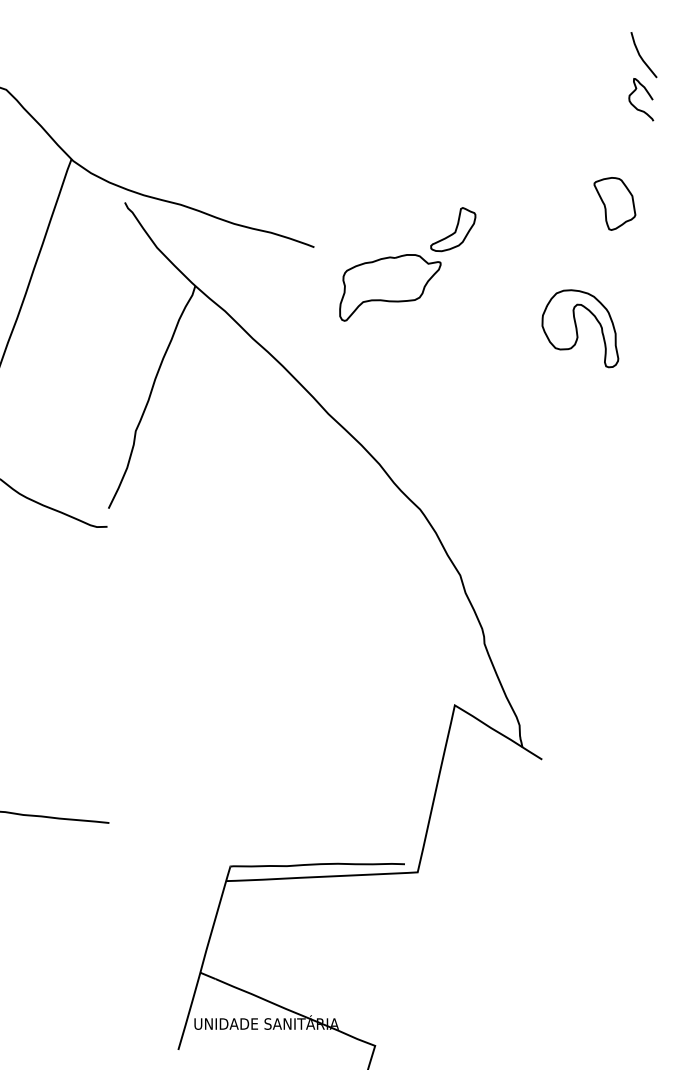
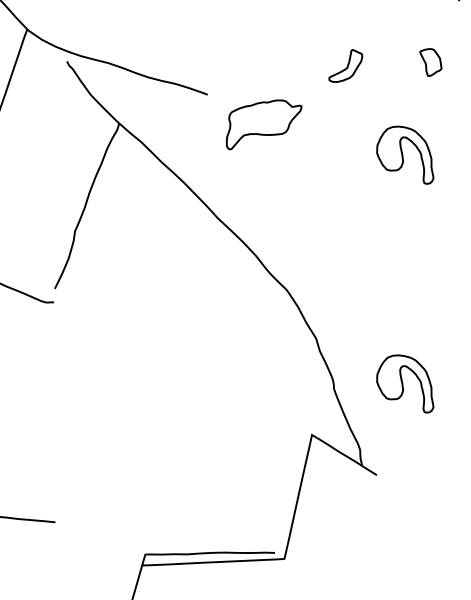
part: (614, 203) -> (430, 62), size x0.7
part: (453, 229) -> (345, 65), moved
part: (580, 636) -> (405, 383), added

